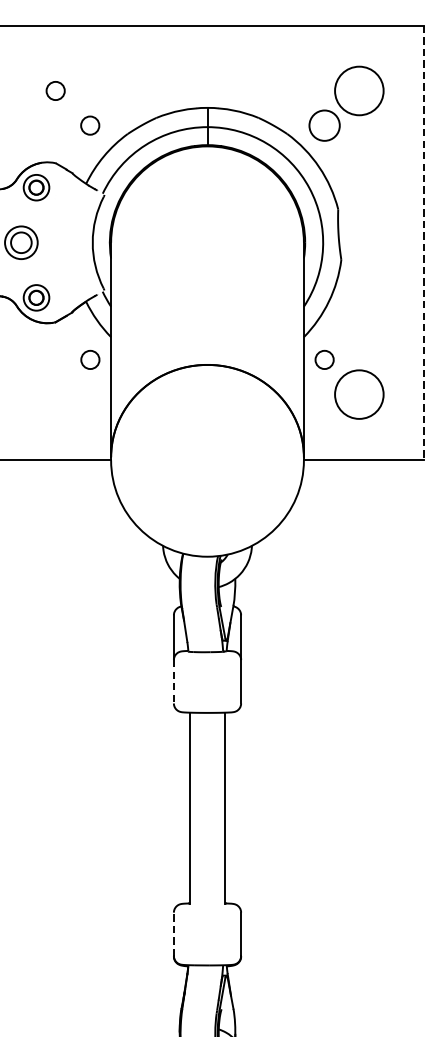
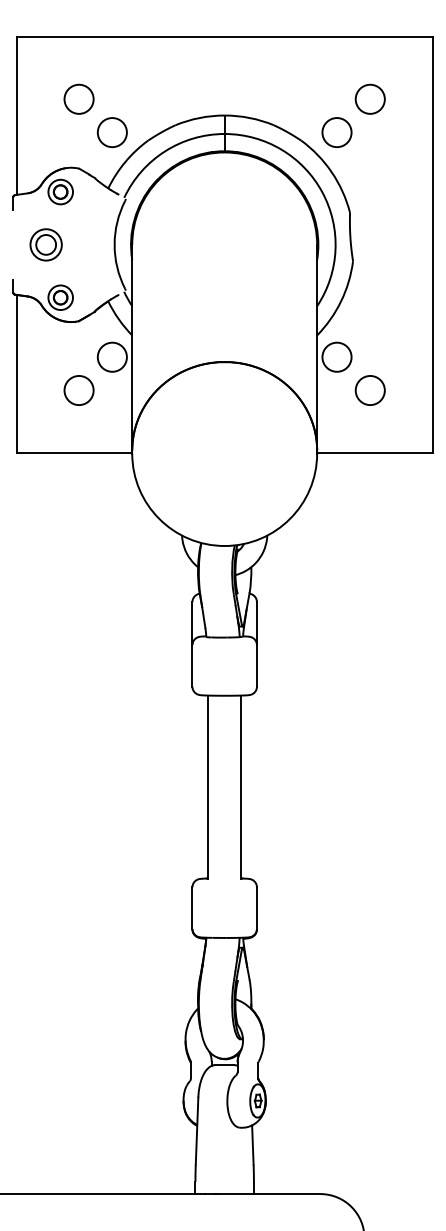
circle: (55, 90) -> (78, 98), size x1.67
circle: (358, 90) -> (369, 98), size x0.62
circle: (89, 125) -> (111, 132), size x1.67
line: (424, 243) -> (432, 245), dashed -> solid
circle: (89, 359) -> (111, 356), size x1.67
circle: (324, 359) -> (336, 356), size x1.67
circle: (55, 394) -> (78, 390), added
circle: (358, 394) -> (369, 390), size x0.62
line: (173, 681) -> (192, 665), dashed -> solid
line: (173, 934) -> (192, 908), dashed -> solid

